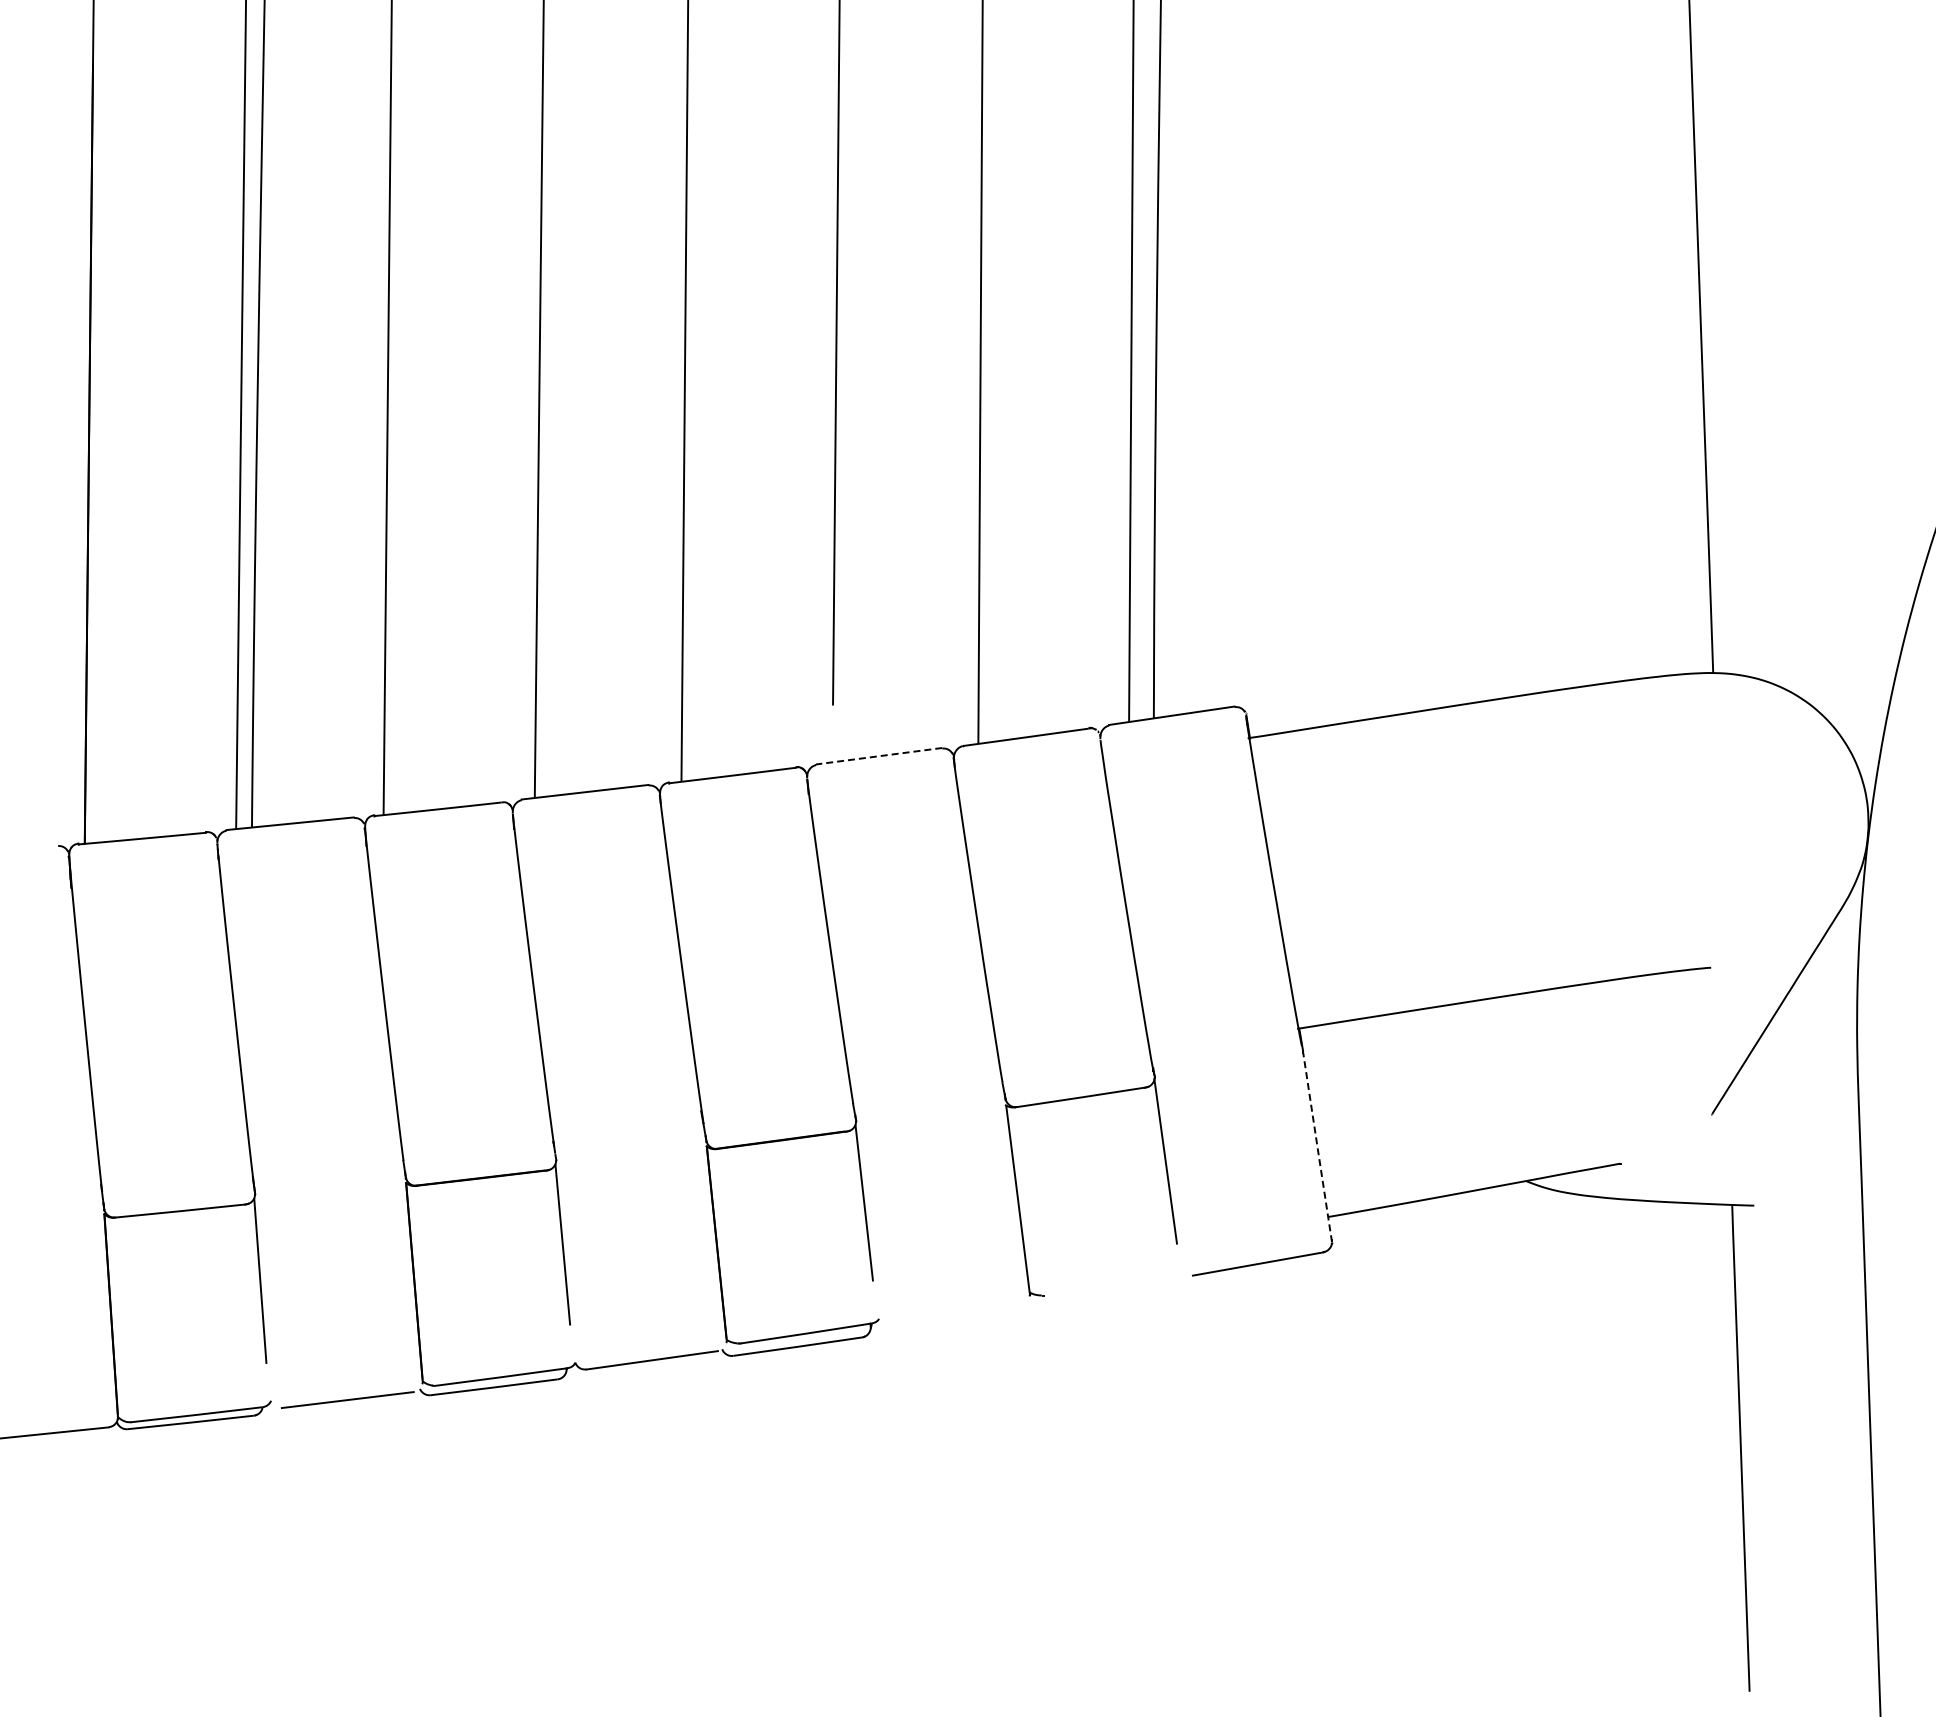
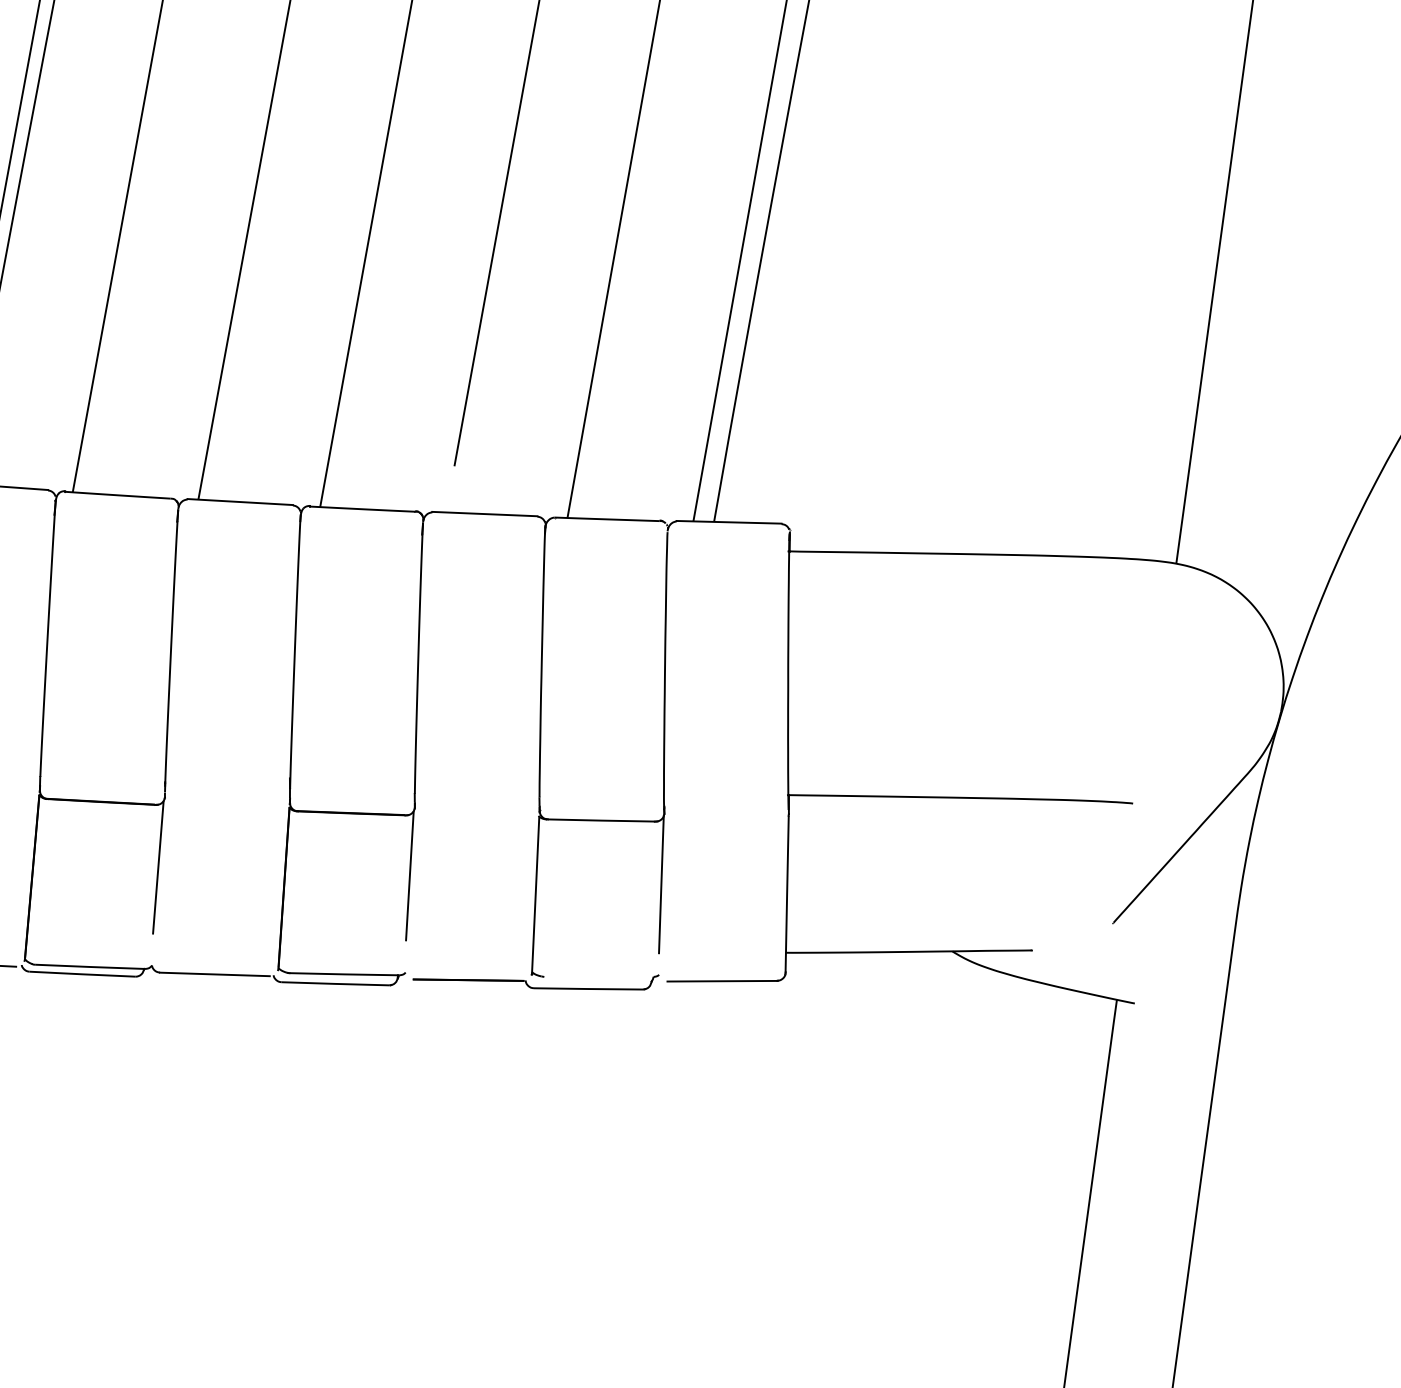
line: (879, 756) -> (485, 514), dashed -> solid
line: (1317, 1147) -> (787, 894), dashed -> solid
part: (1037, 1309) -> (536, 987), added

